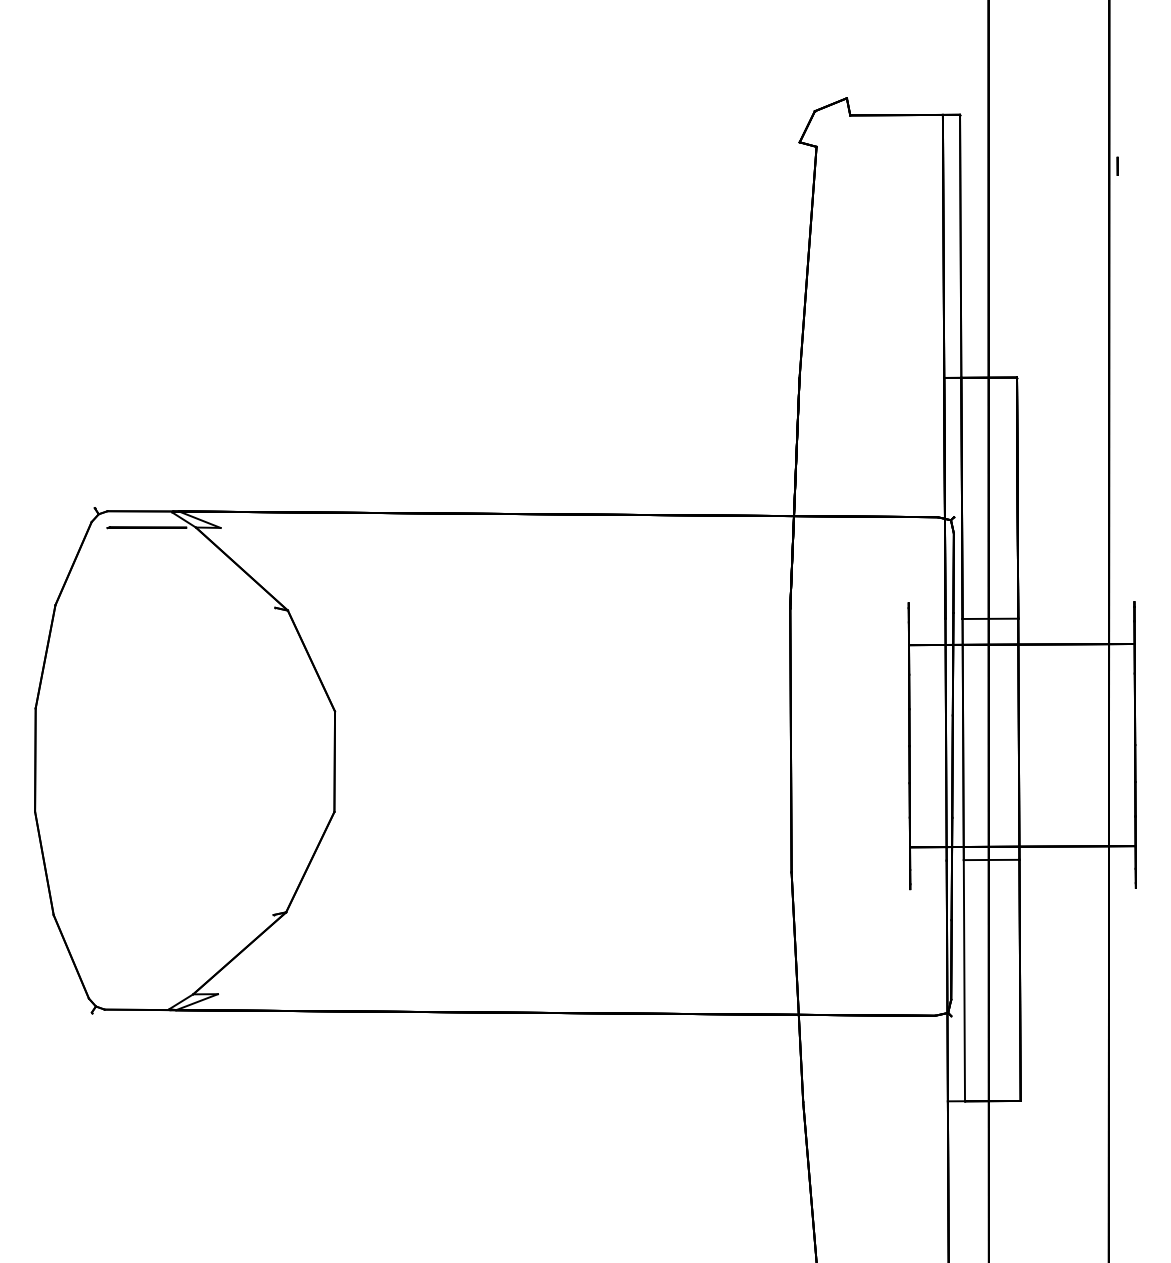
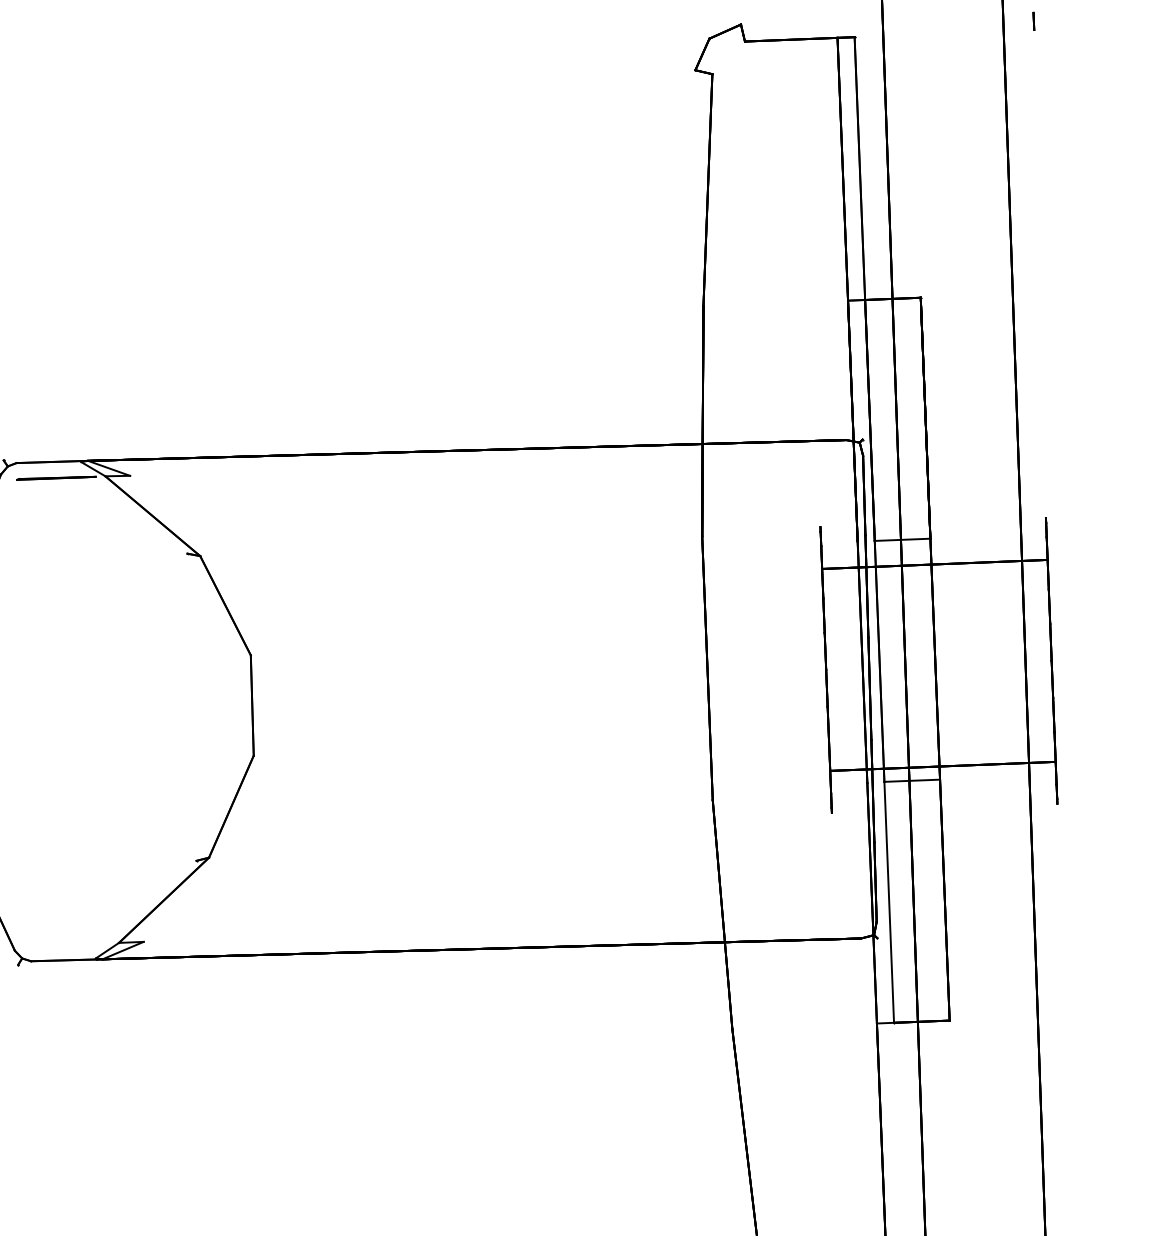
line: (1117, 165) -> (1033, 20), moved

